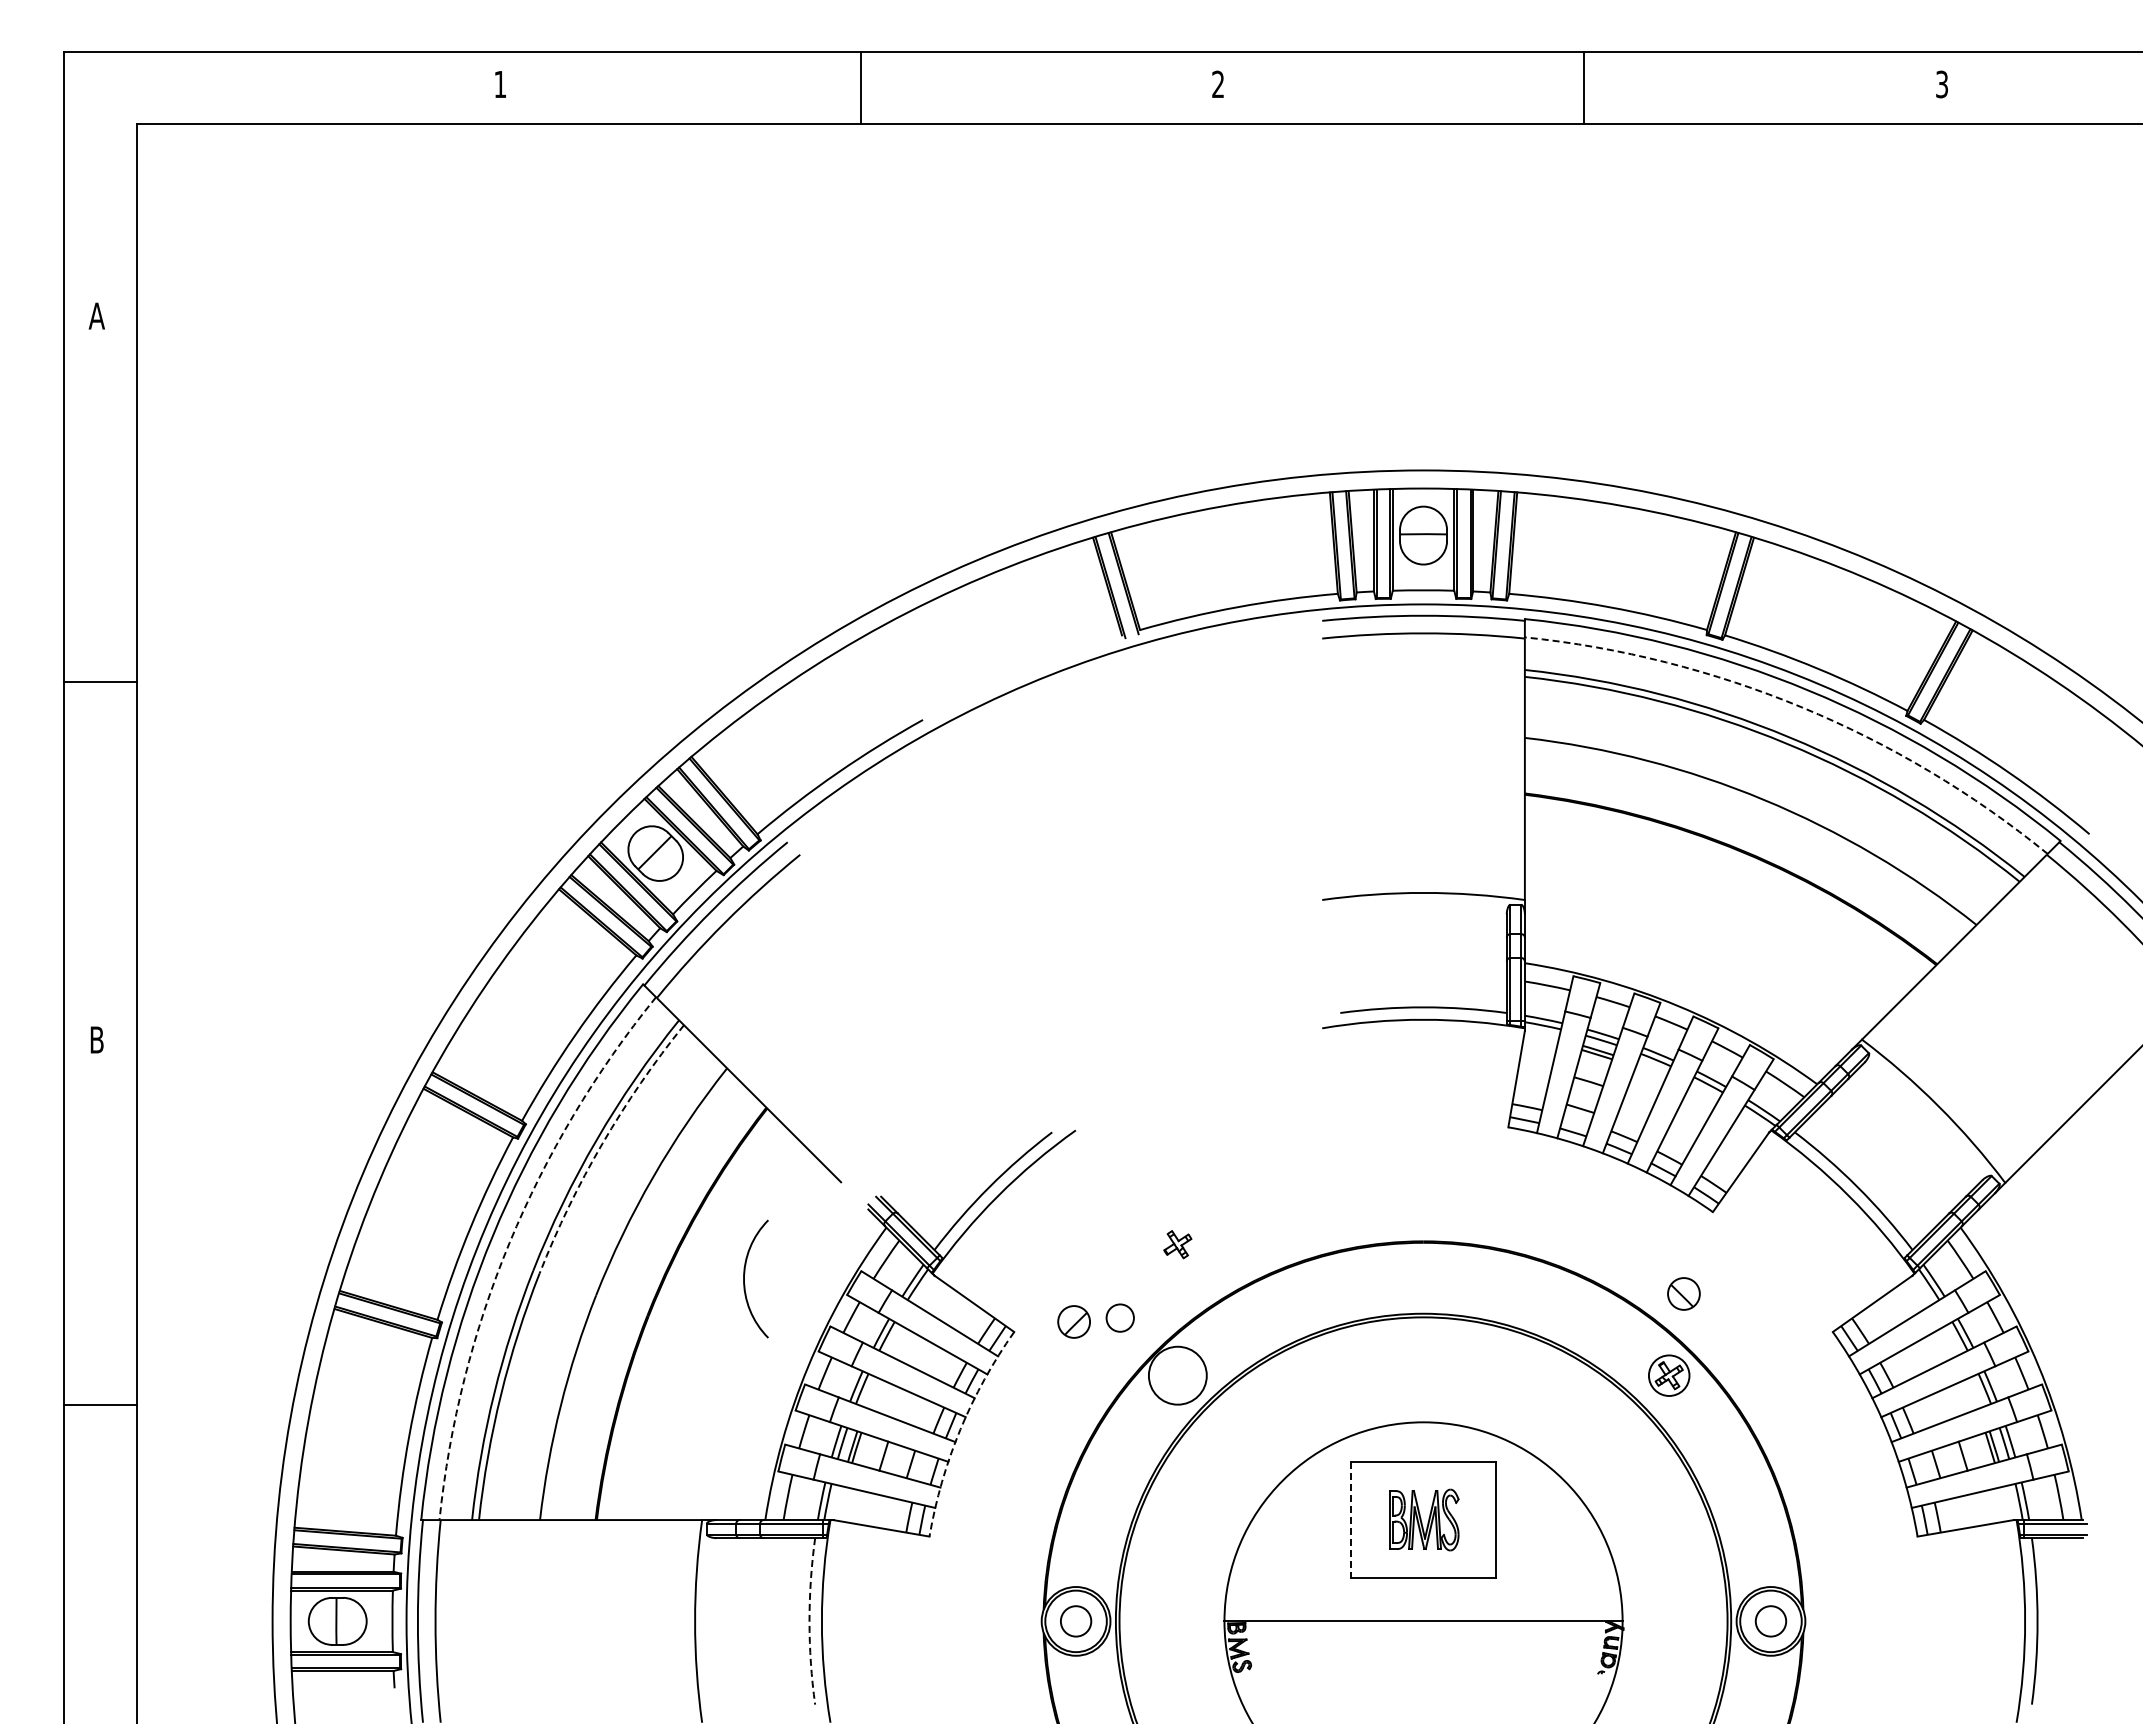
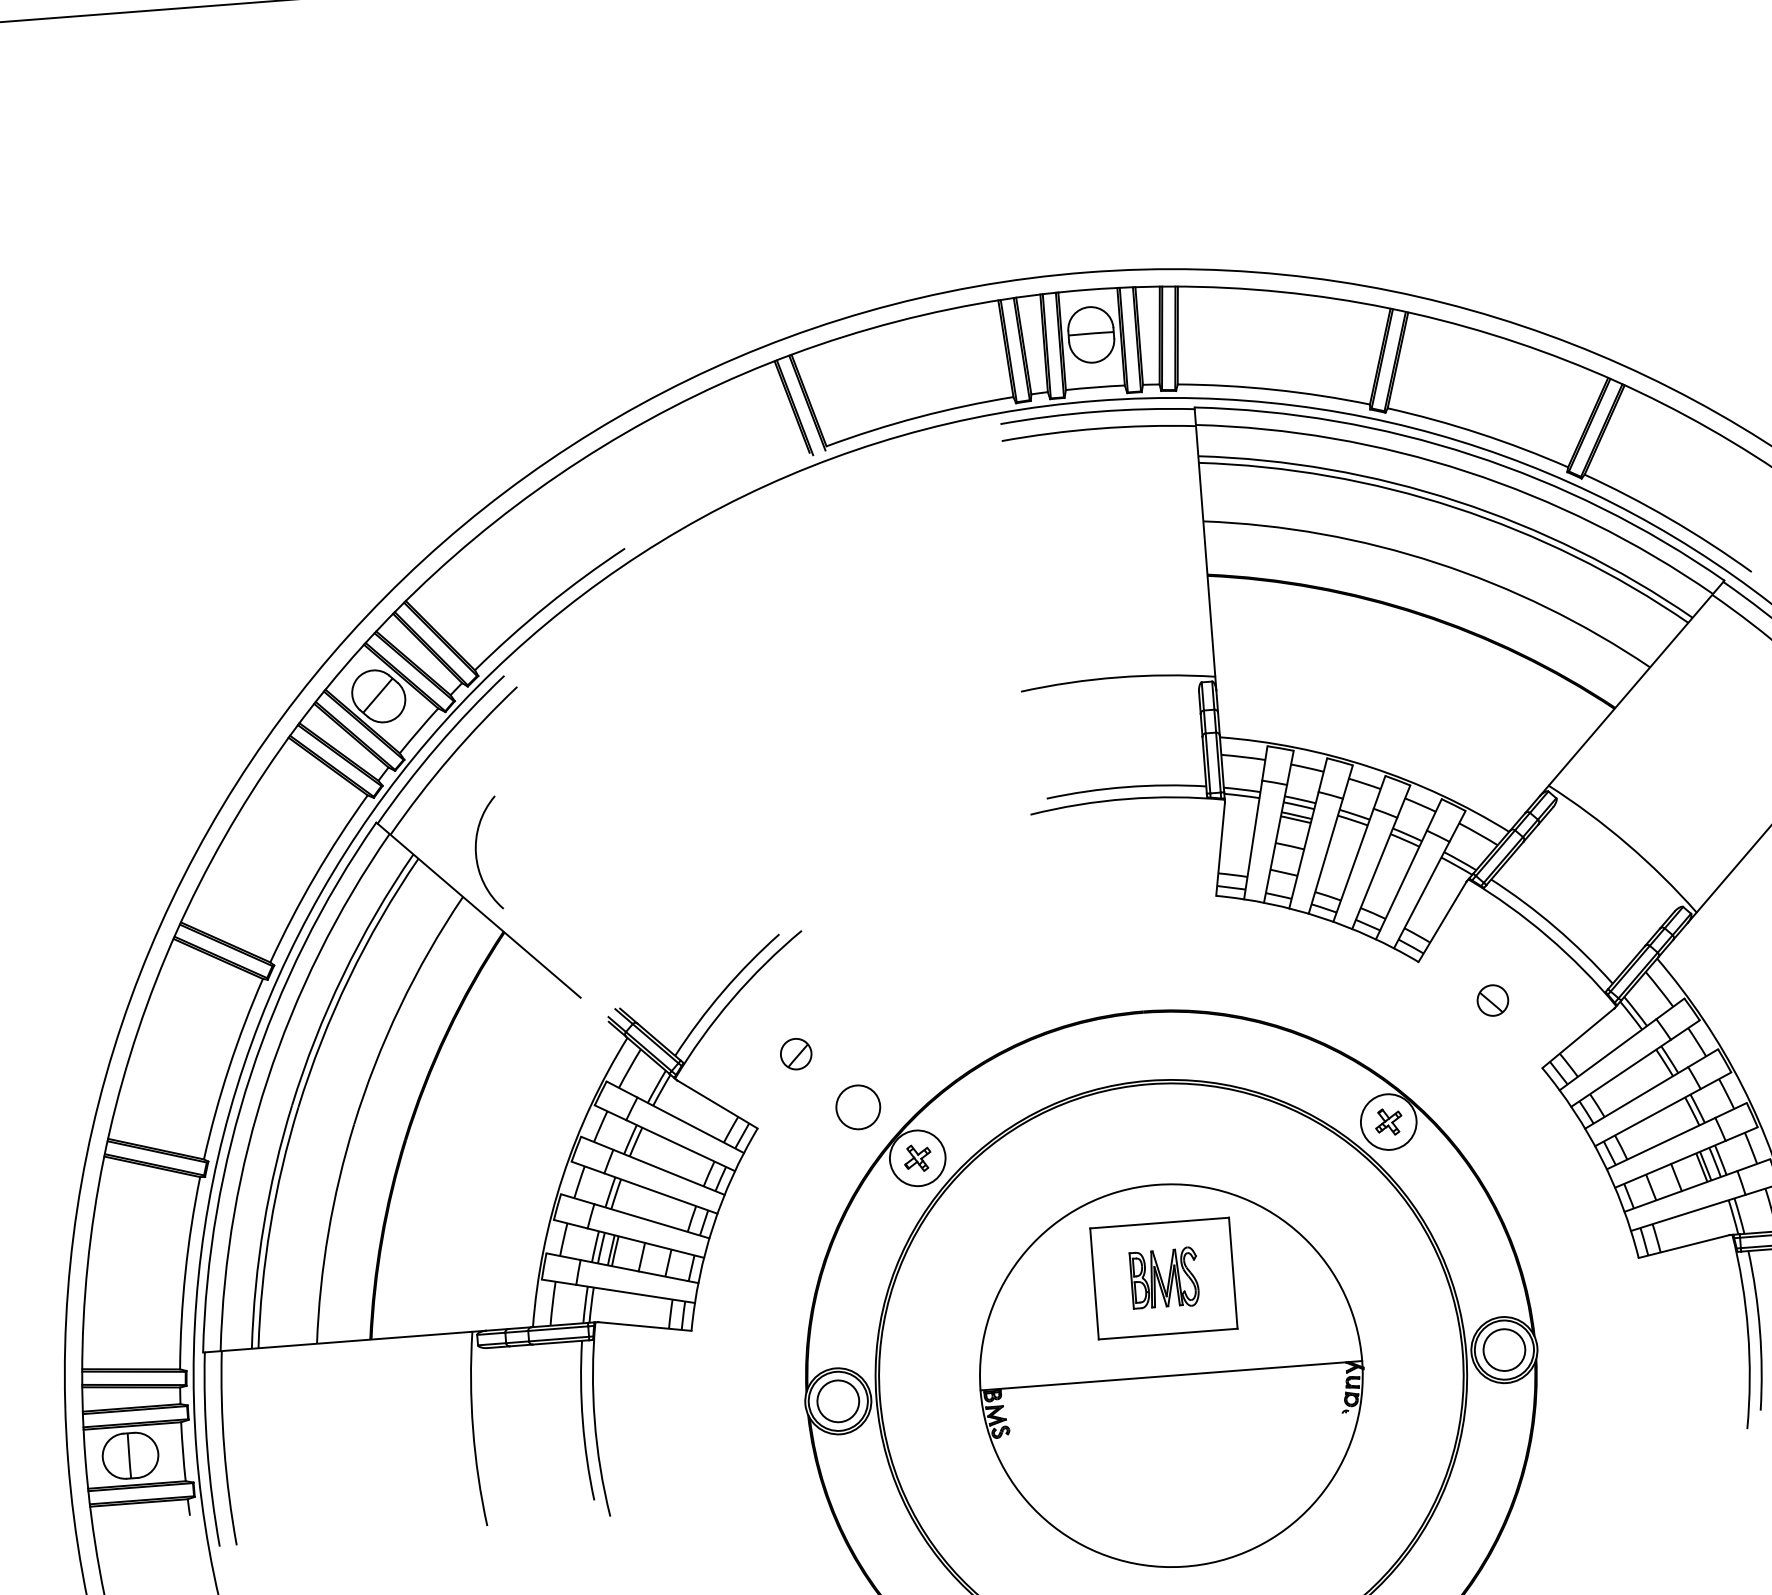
arc: (1802, 707) -> (1467, 471), dashed -> solid
arc: (602, 1143) -> (349, 978), dashed -> solid
arc: (509, 1242) -> (267, 1079), dashed -> solid
part: (1177, 1244) -> (917, 1158), moved
arc: (744, 1278) -> (476, 853), moved
part: (1683, 1293) -> (1492, 1000), moved
circle: (1120, 1317) -> (858, 1106), size x1.67
part: (1073, 1321) -> (795, 1053), moved
circle: (1669, 1375) -> (1389, 1121), size x1.43
arc: (960, 1429) -> (713, 1225), dashed -> solid
line: (1351, 1520) -> (1094, 1284), dashed -> solid
arc: (809, 1621) -> (582, 1421), dashed -> solid
circle: (1075, 1621) -> (837, 1401), size x1.43
circle: (1770, 1621) -> (1503, 1350), size x1.43

